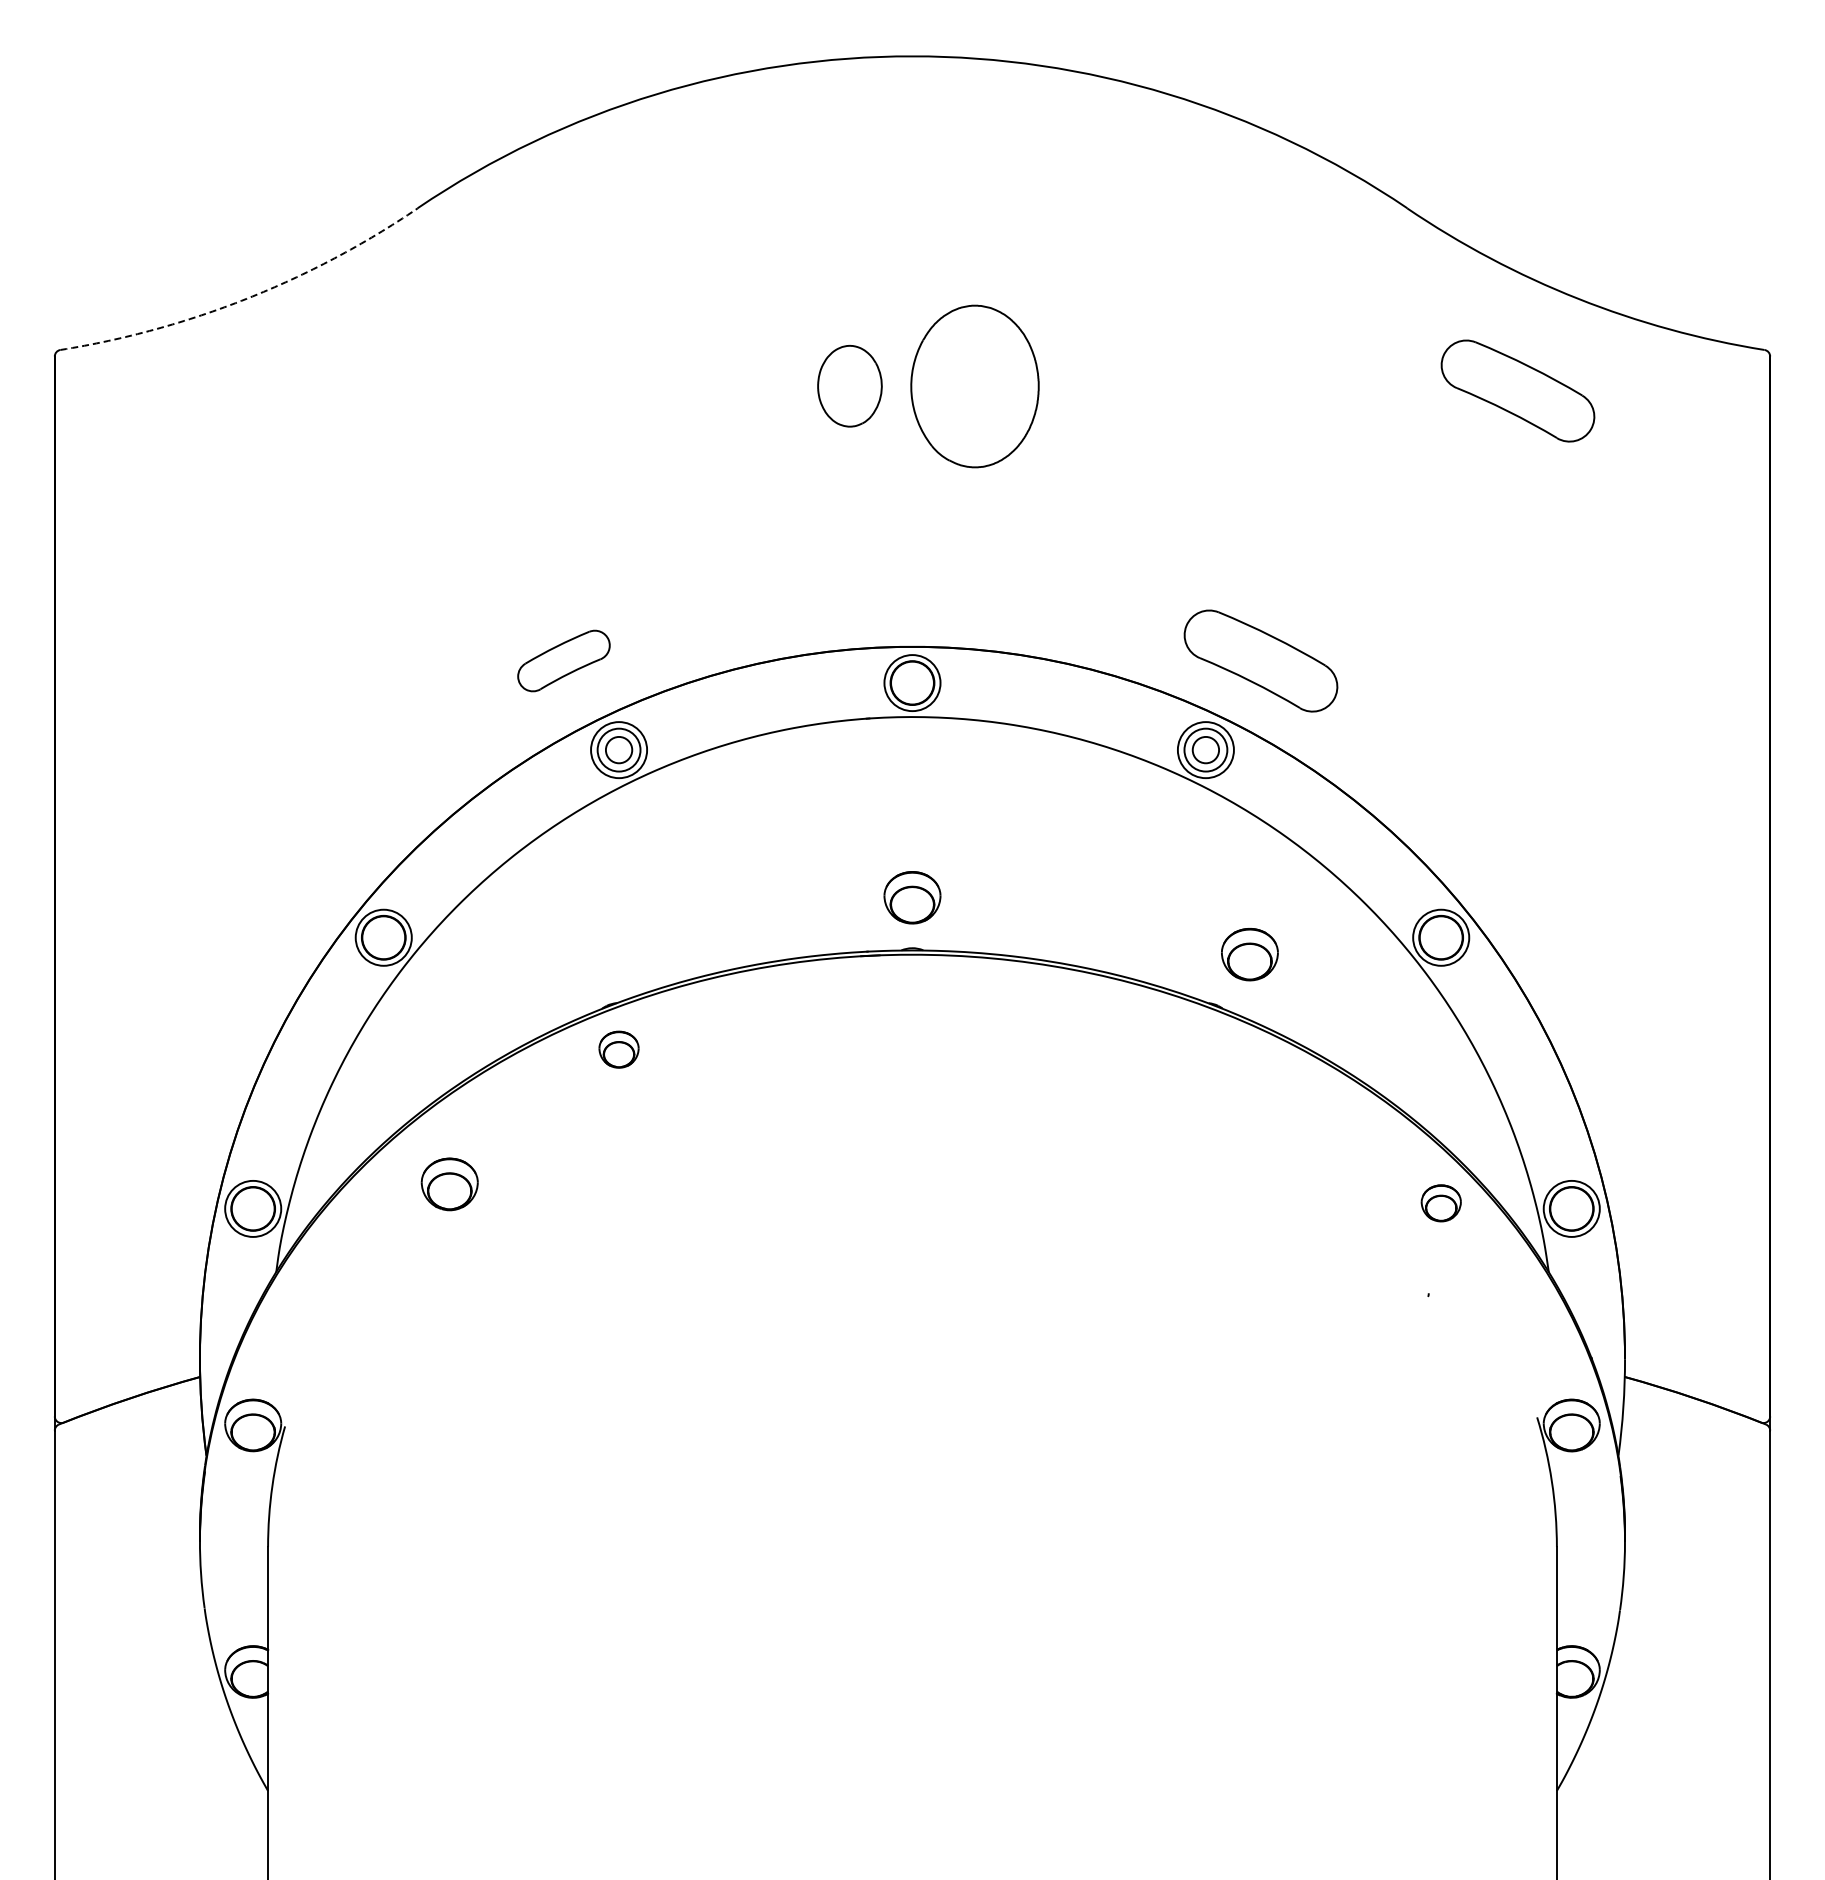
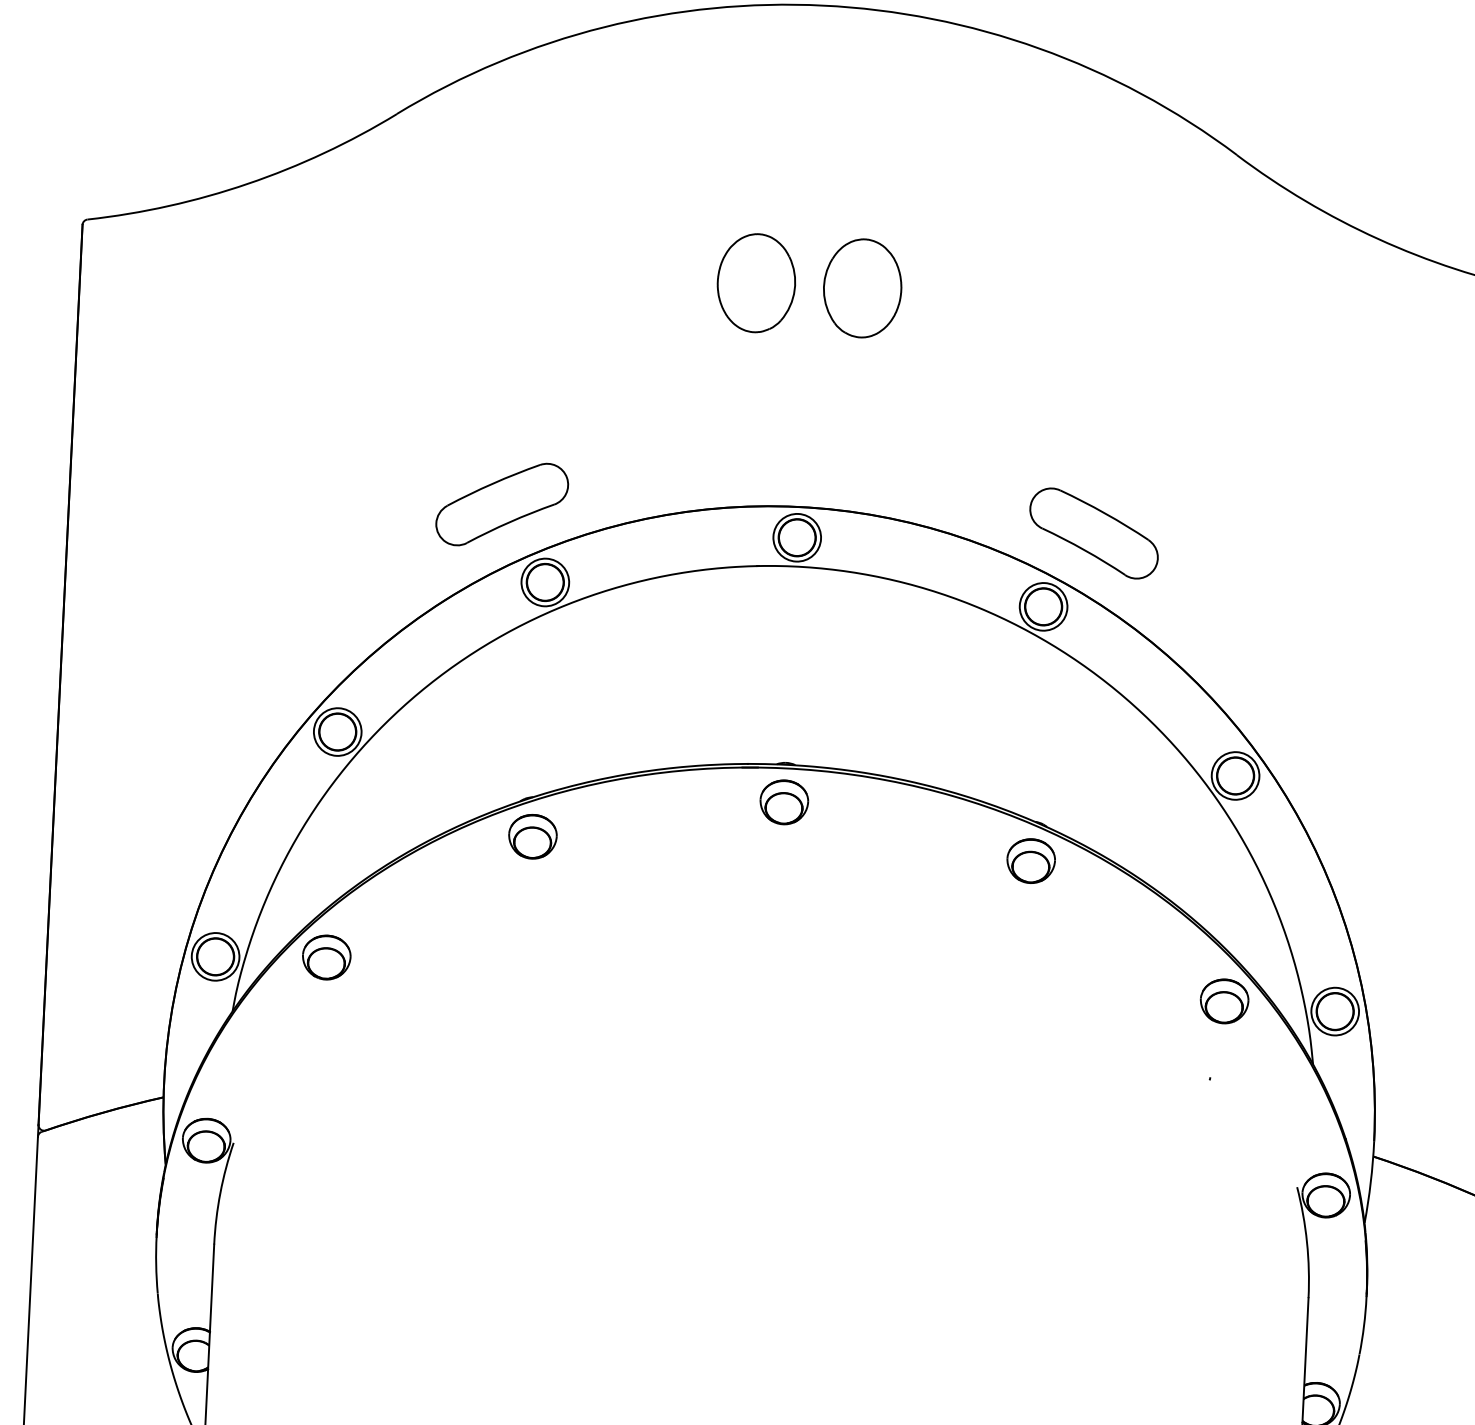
arc: (246, 298) -> (247, 183), dashed -> solid
part: (849, 385) -> (756, 282), size x1.43
part: (974, 385) -> (862, 287), size x0.71
part: (1517, 390) -> (1323, 314), removed
part: (563, 660) -> (501, 504), size x1.67
circle: (619, 750) -> (545, 582), size x1.67
circle: (1205, 750) -> (1043, 607), size x1.67
part: (912, 897) -> (784, 802), moved
part: (1249, 954) -> (1030, 861), moved
part: (618, 1049) -> (532, 836), size x1.43
part: (449, 1184) -> (326, 957), moved
part: (1441, 1203) -> (1224, 1001), size x1.43

